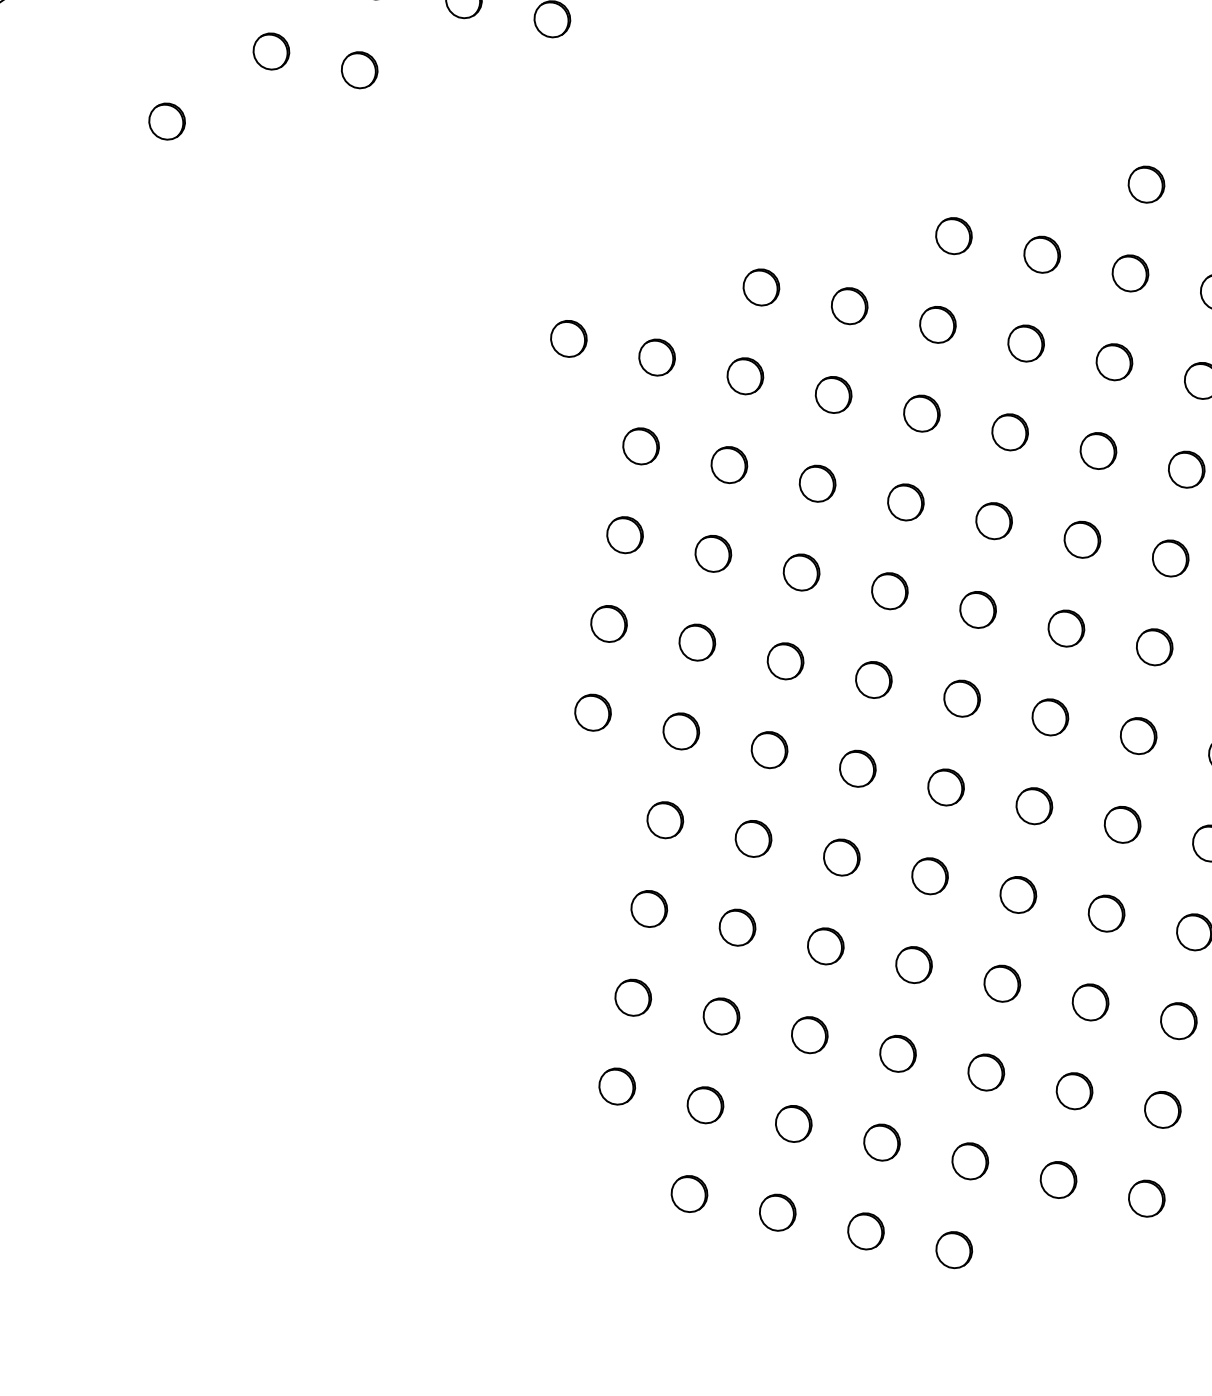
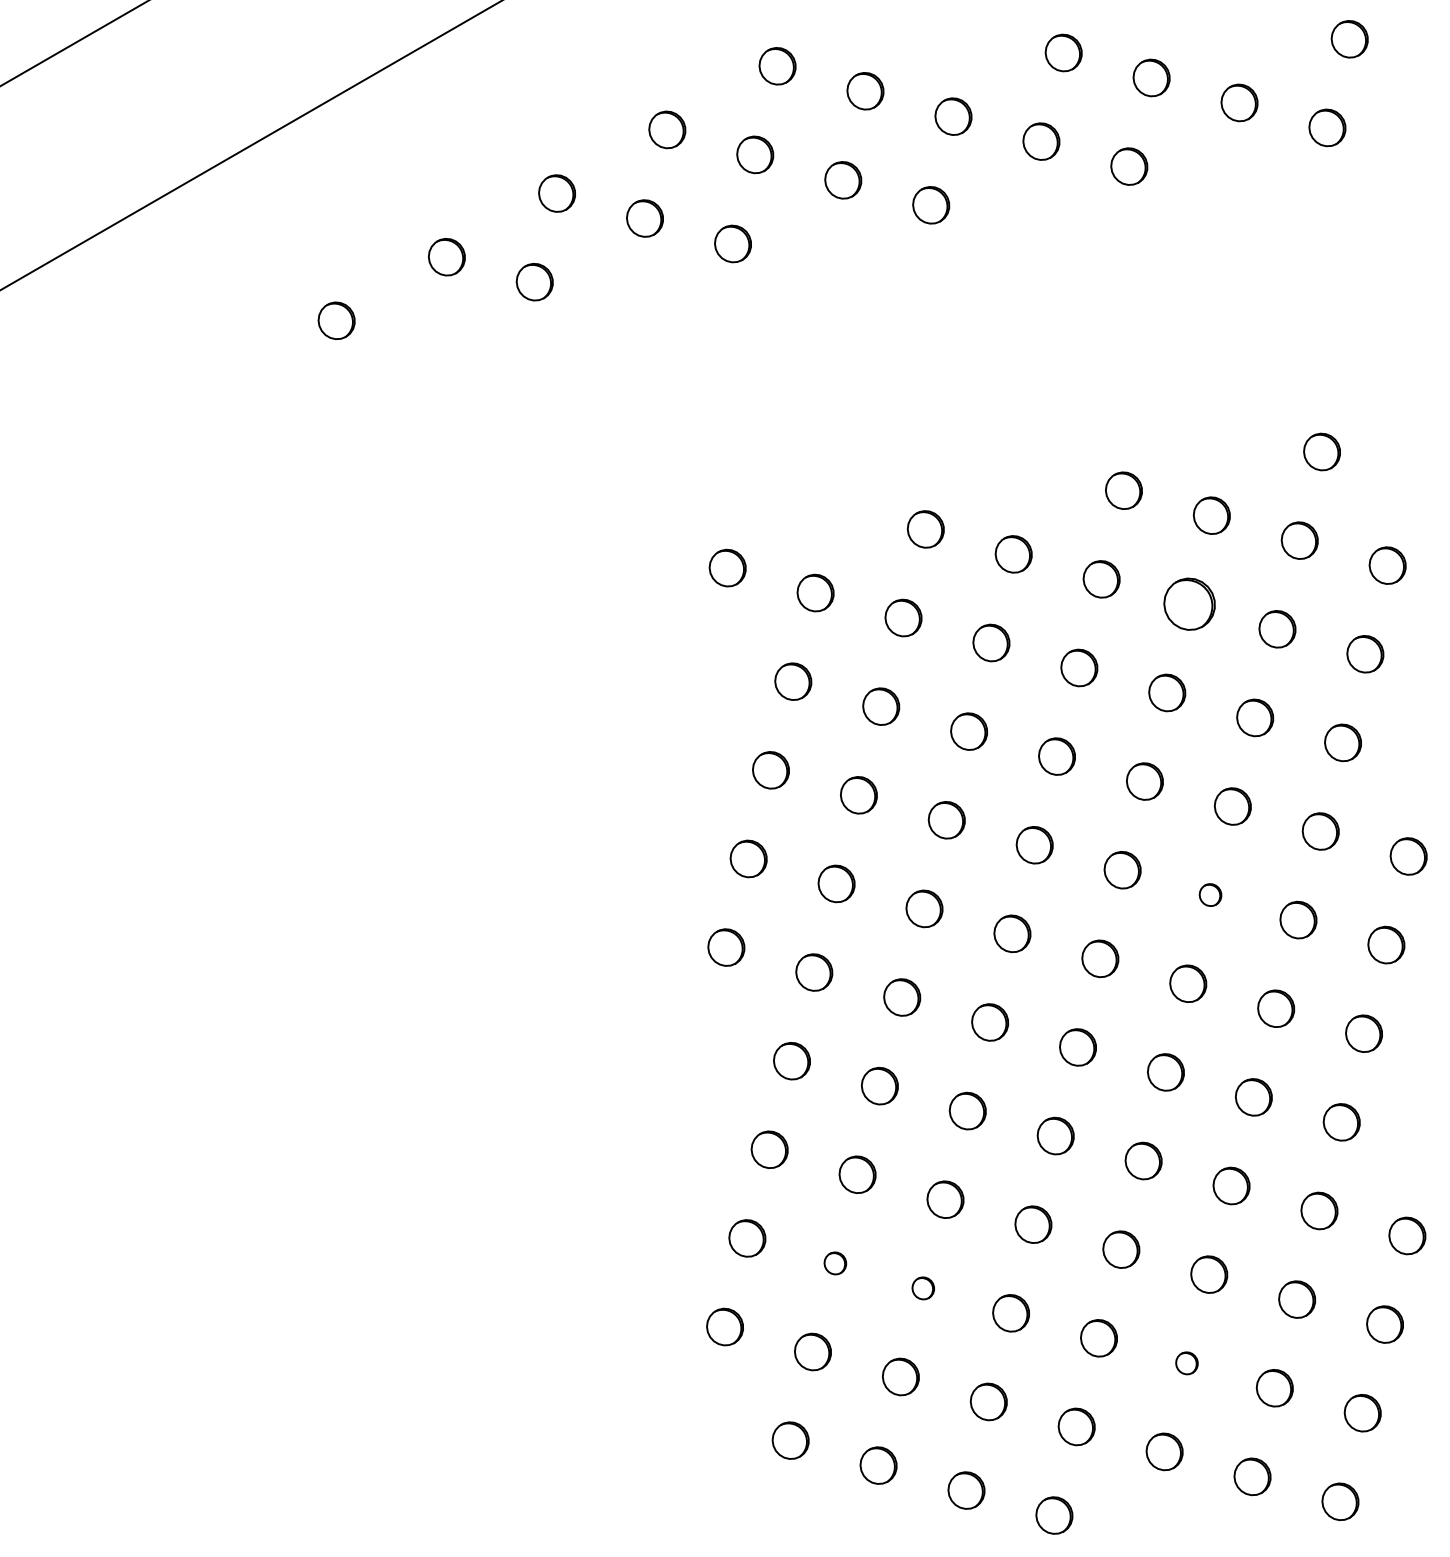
part: (1026, 343) -> (1189, 604), size x1.4
part: (1066, 627) -> (1210, 894), size x0.6
part: (721, 1016) -> (835, 1263), size x0.6
part: (810, 1035) -> (923, 1288), size x0.6
part: (1074, 1091) -> (1186, 1363), size x0.6

